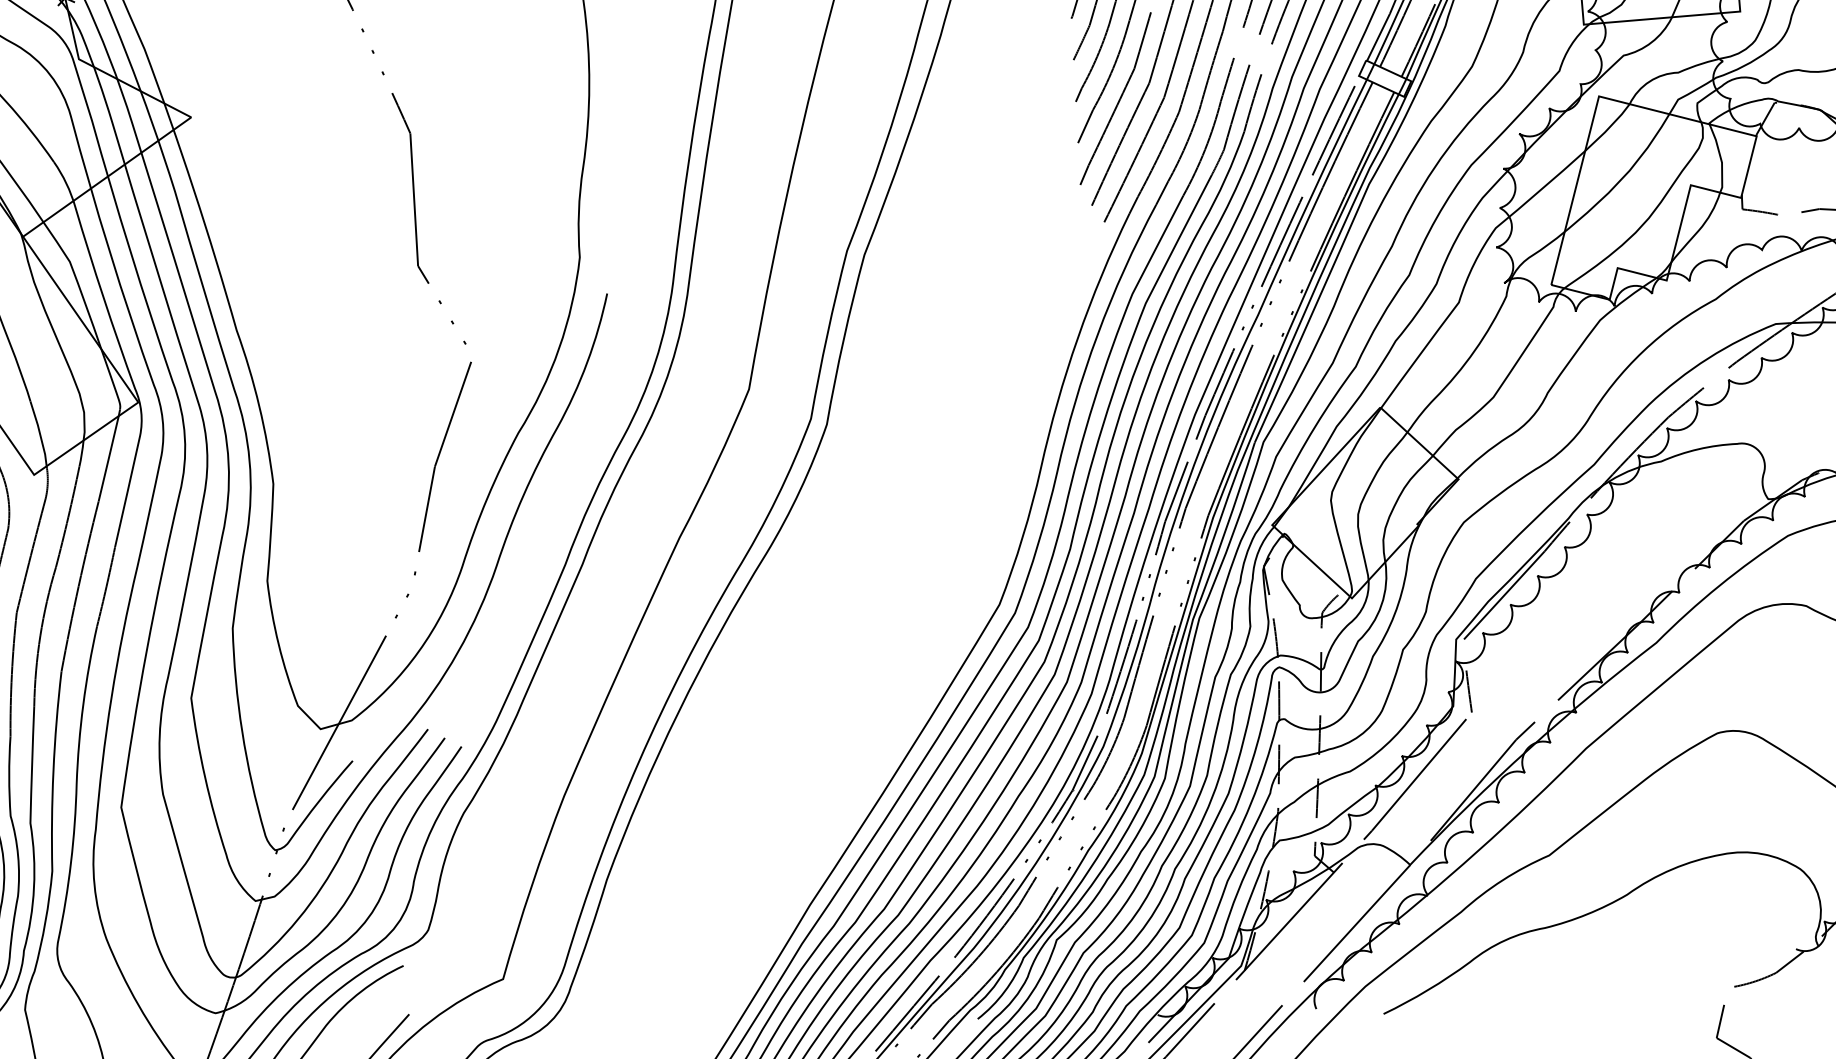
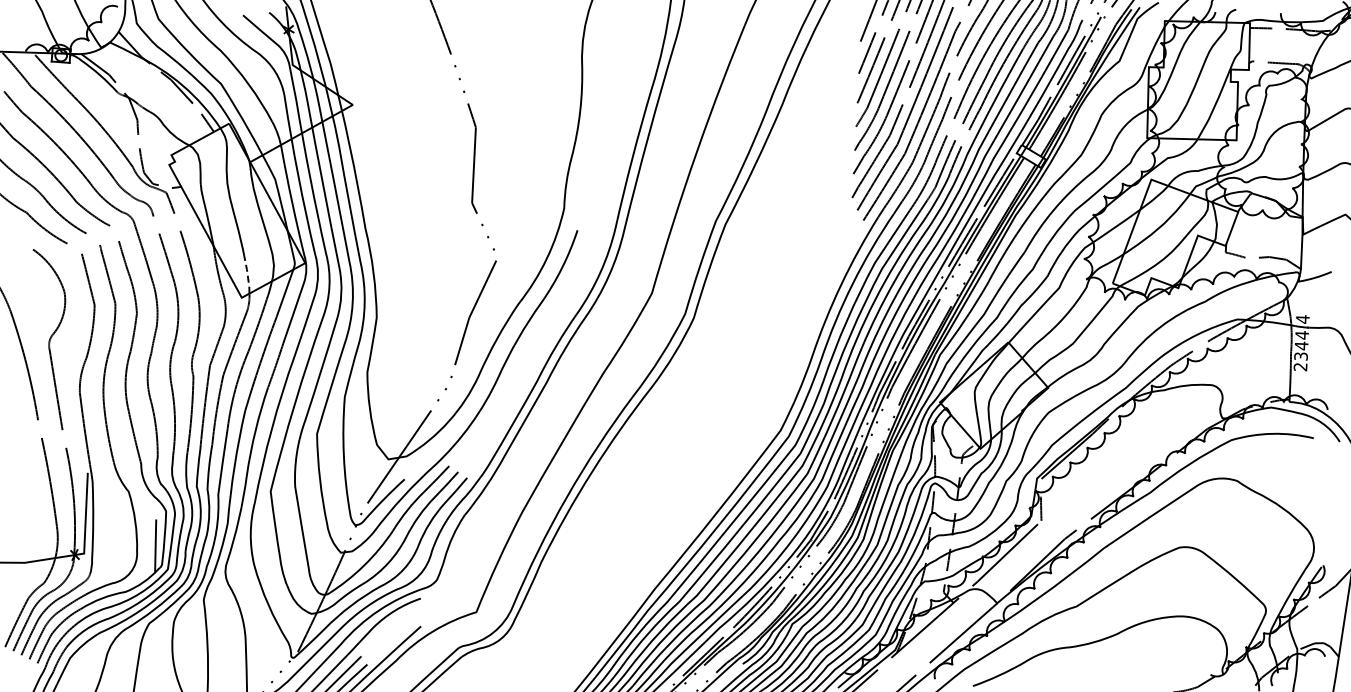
line: (39, 433) -> (247, 274), solid -> dashed

